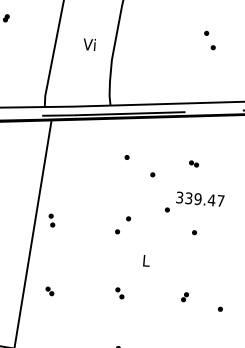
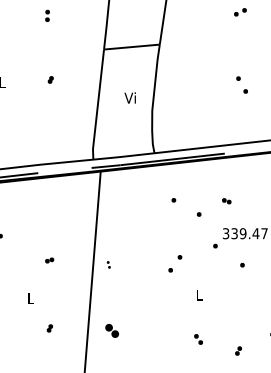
part: (193, 164) -> (226, 201), moved
part: (51, 220) -> (108, 264), size x0.6
part: (50, 290) -> (112, 330), size x1.6
part: (119, 293) -> (198, 339), moved
part: (185, 296) -> (238, 350), moved

